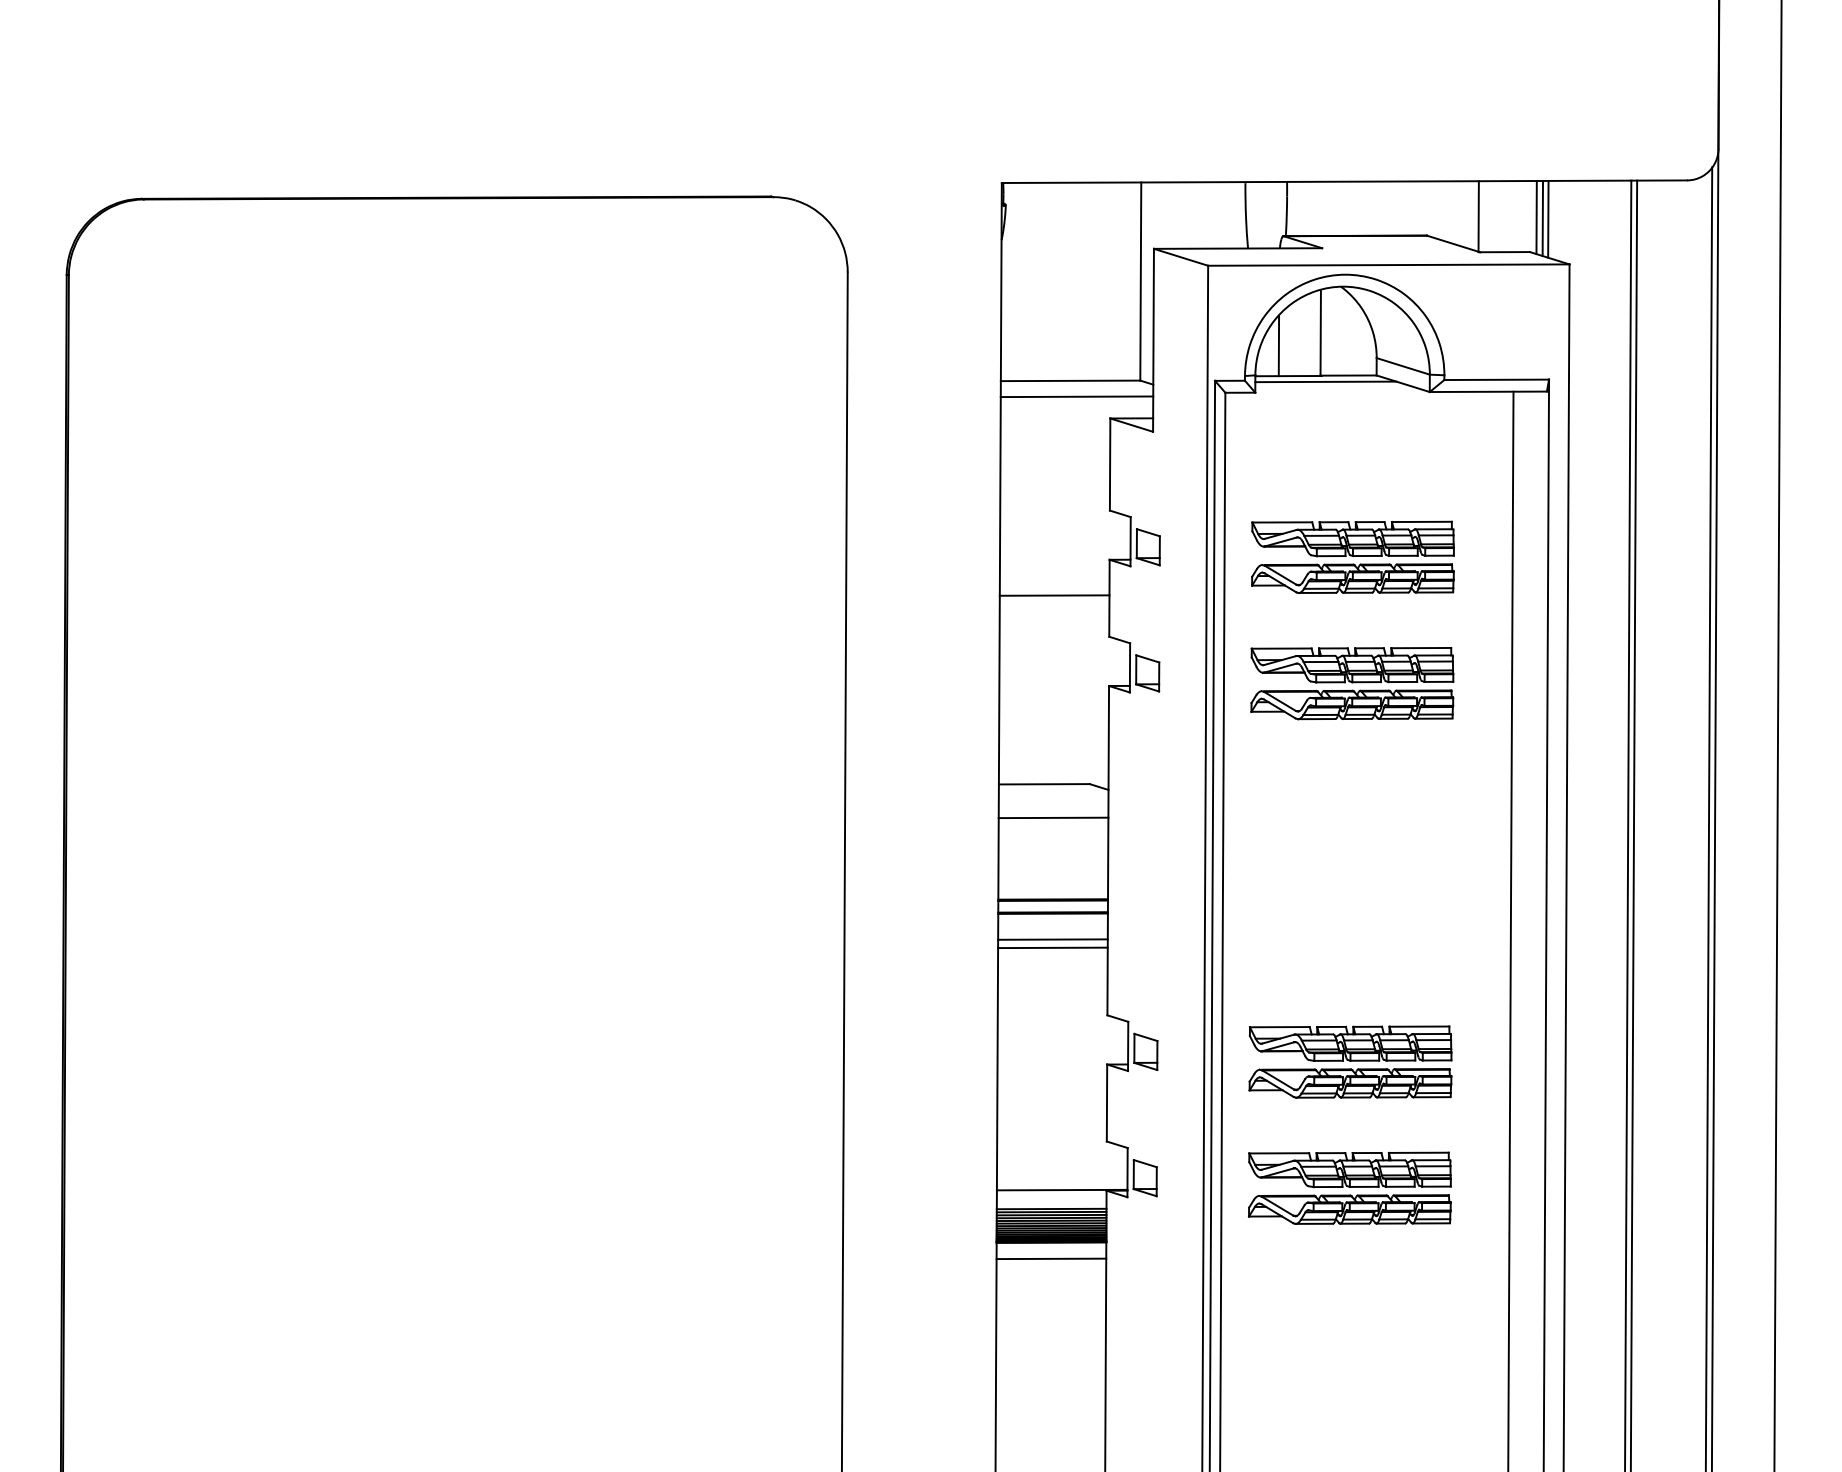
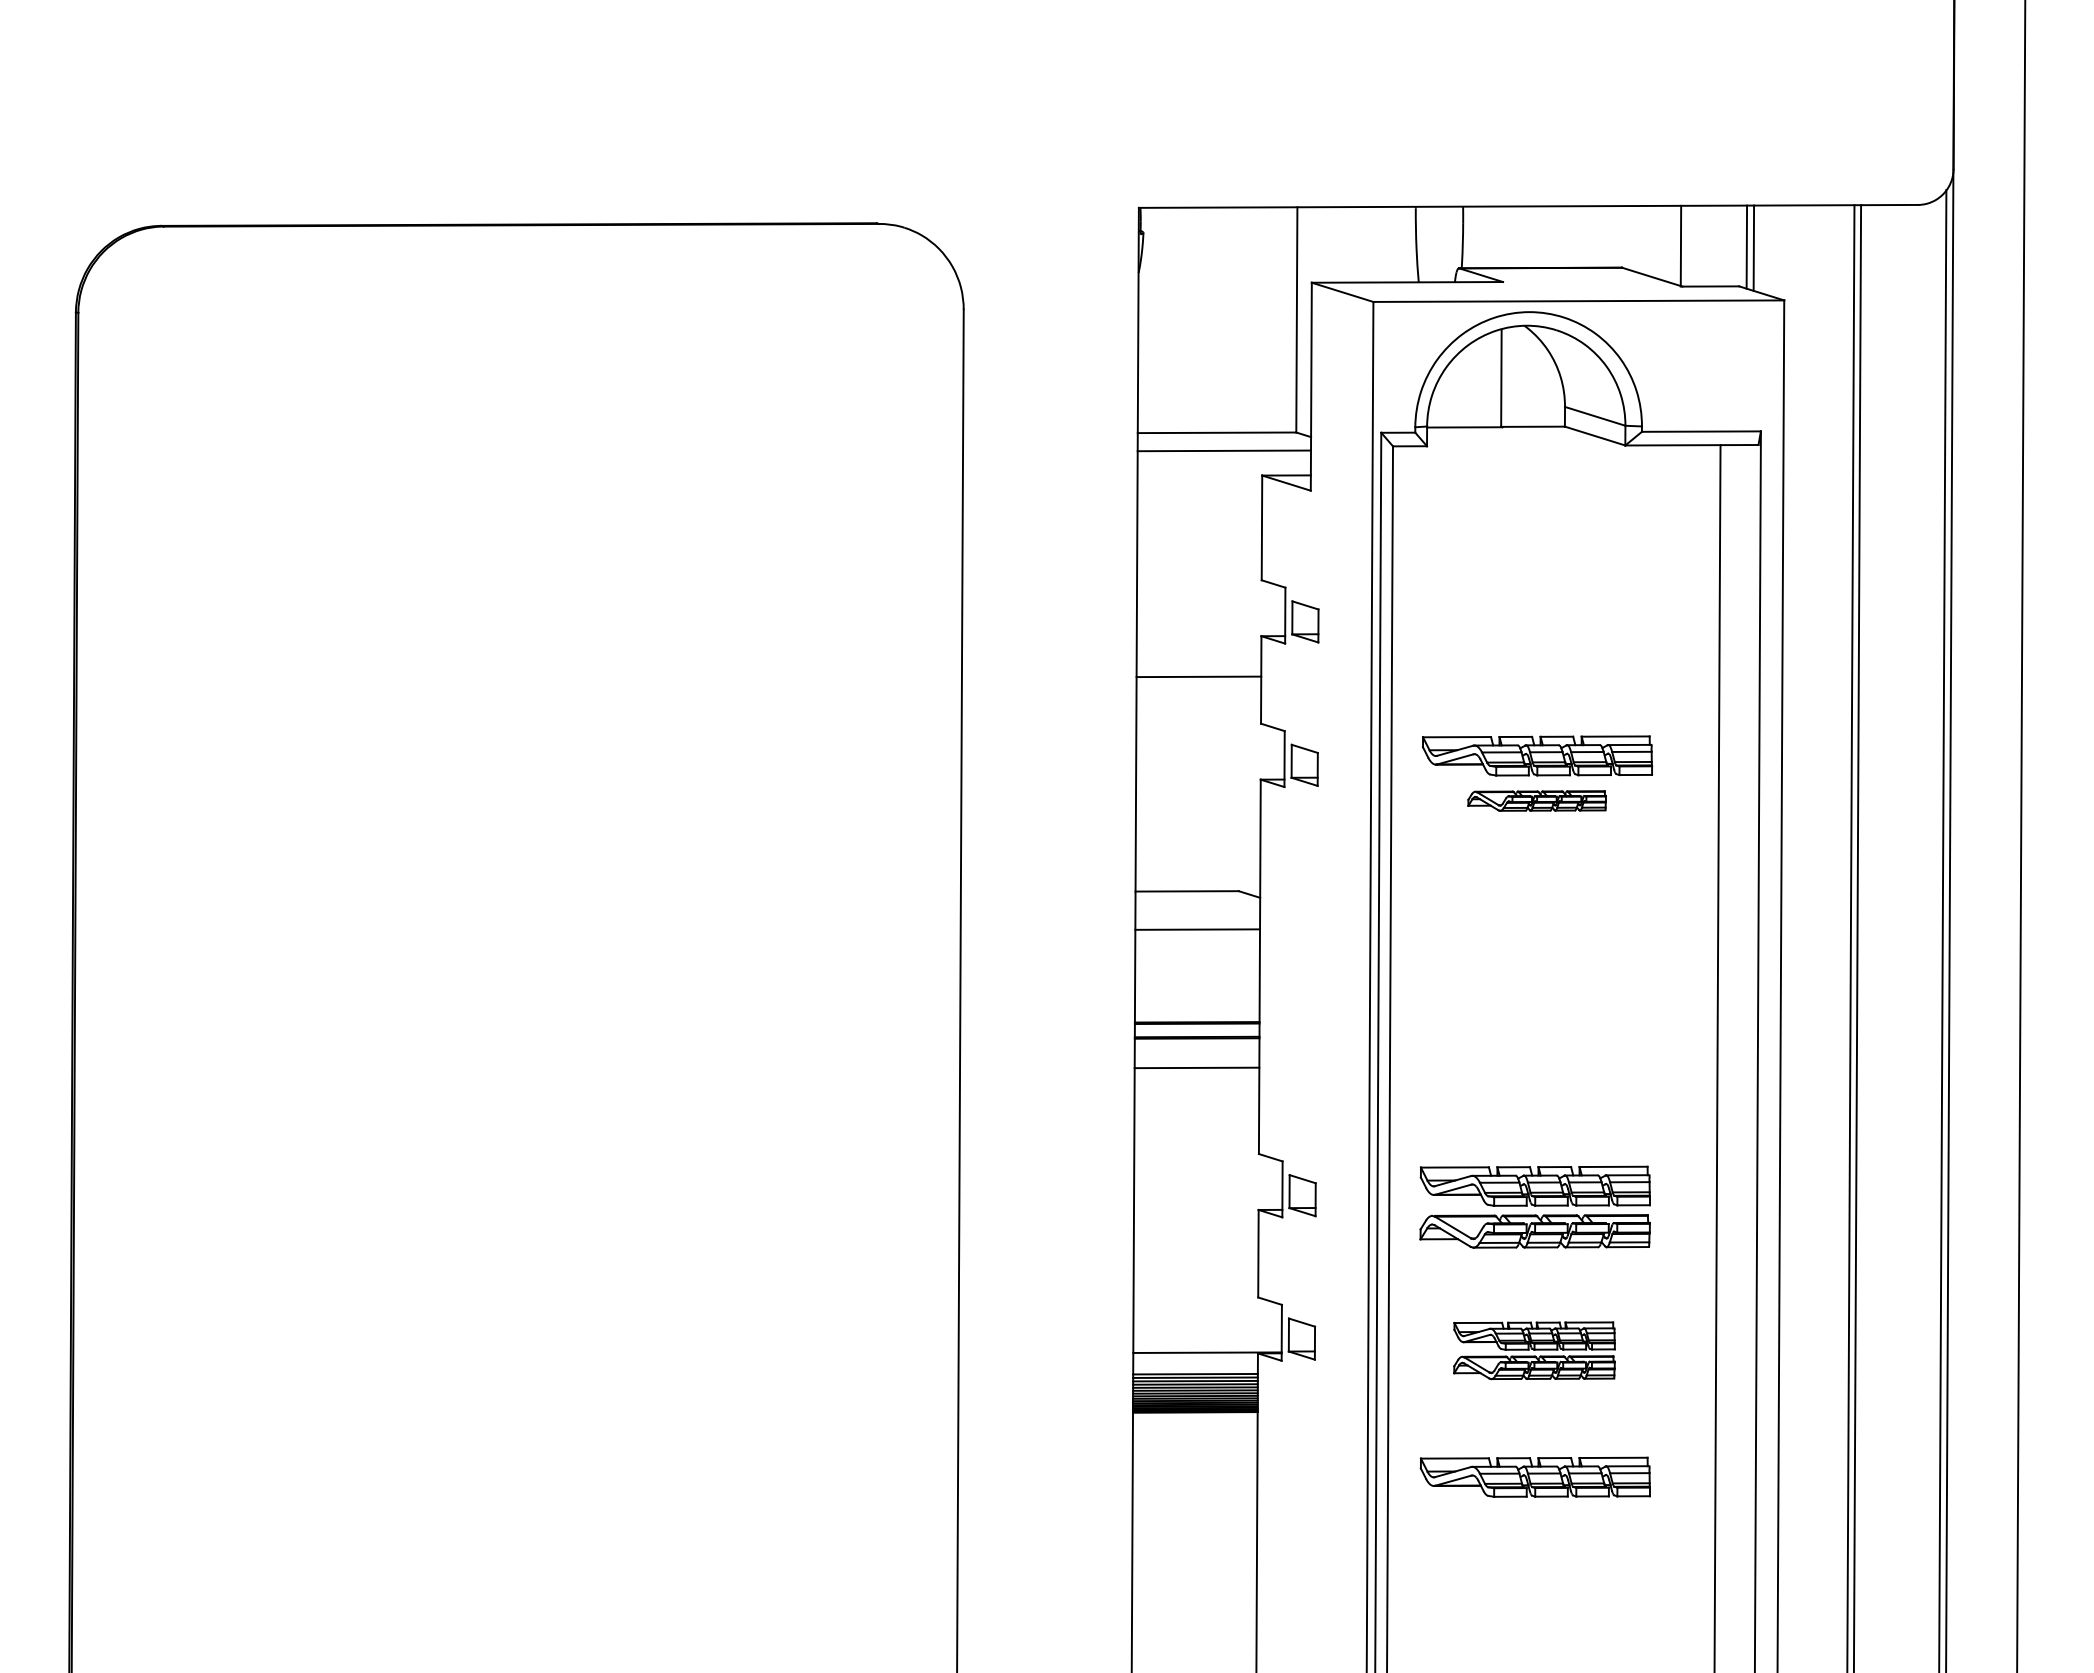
line: (1547, 218) -> (1759, 248), removed
line: (1278, 346) -> (1453, 393), removed
line: (1326, 381) -> (1507, 433), removed
part: (1352, 557) -> (1537, 633), removed
part: (1351, 704) -> (1536, 800), size x0.6
line: (1052, 948) -> (1196, 1077), removed
part: (1349, 1188) -> (1534, 1350), size x0.7
line: (1050, 1258) -> (1194, 1430), removed
part: (1349, 1299) -> (1534, 1476), added

